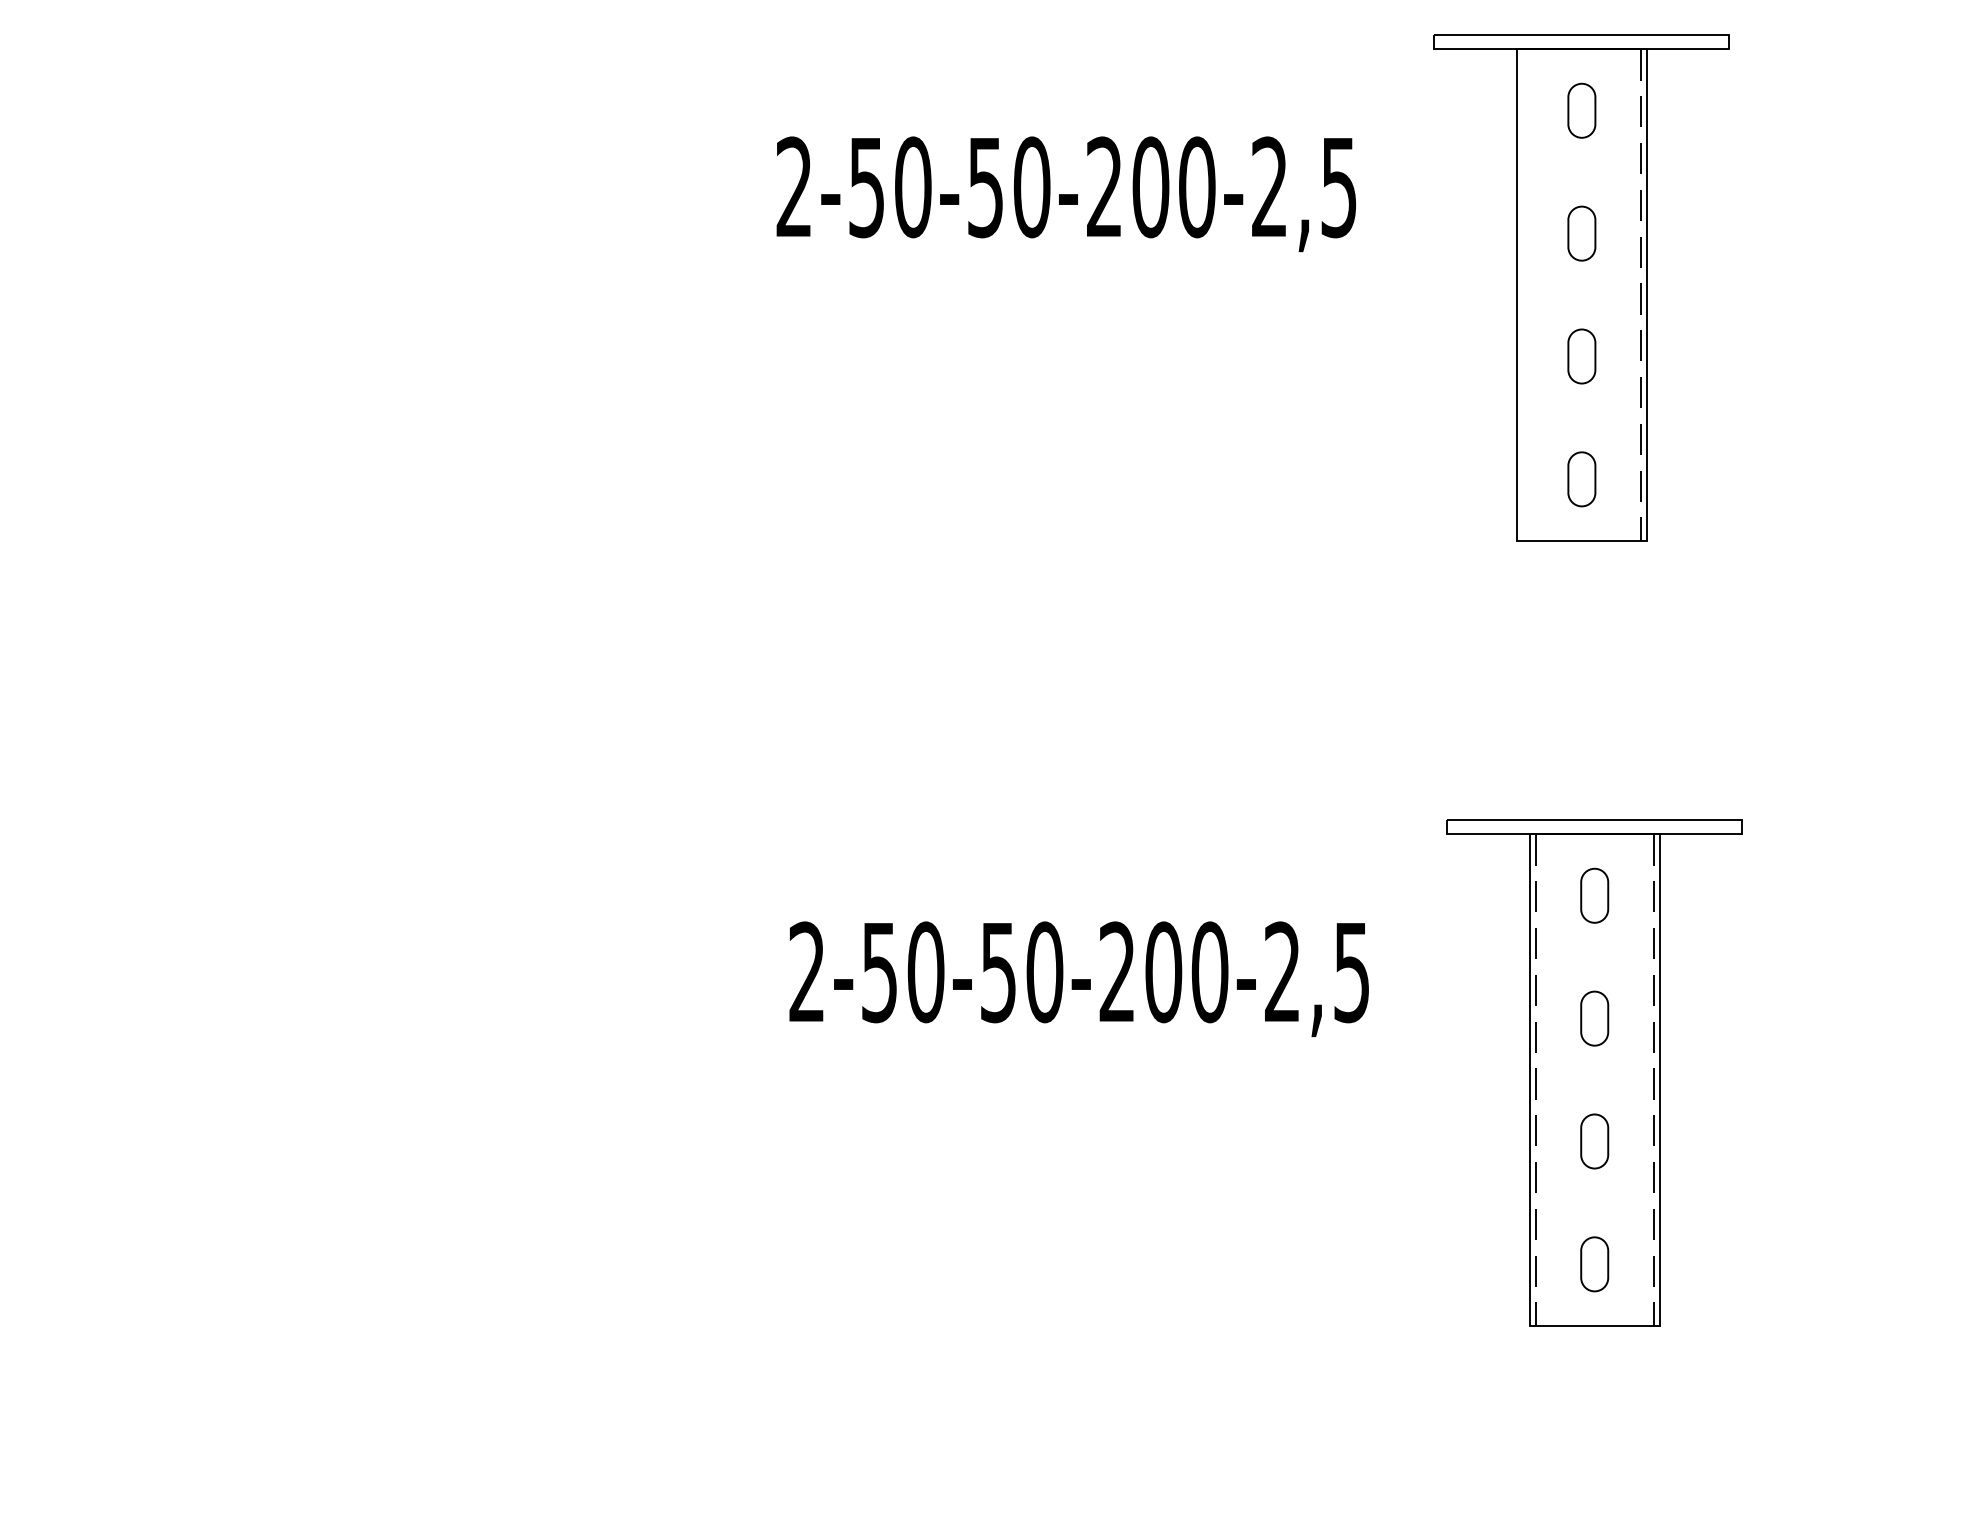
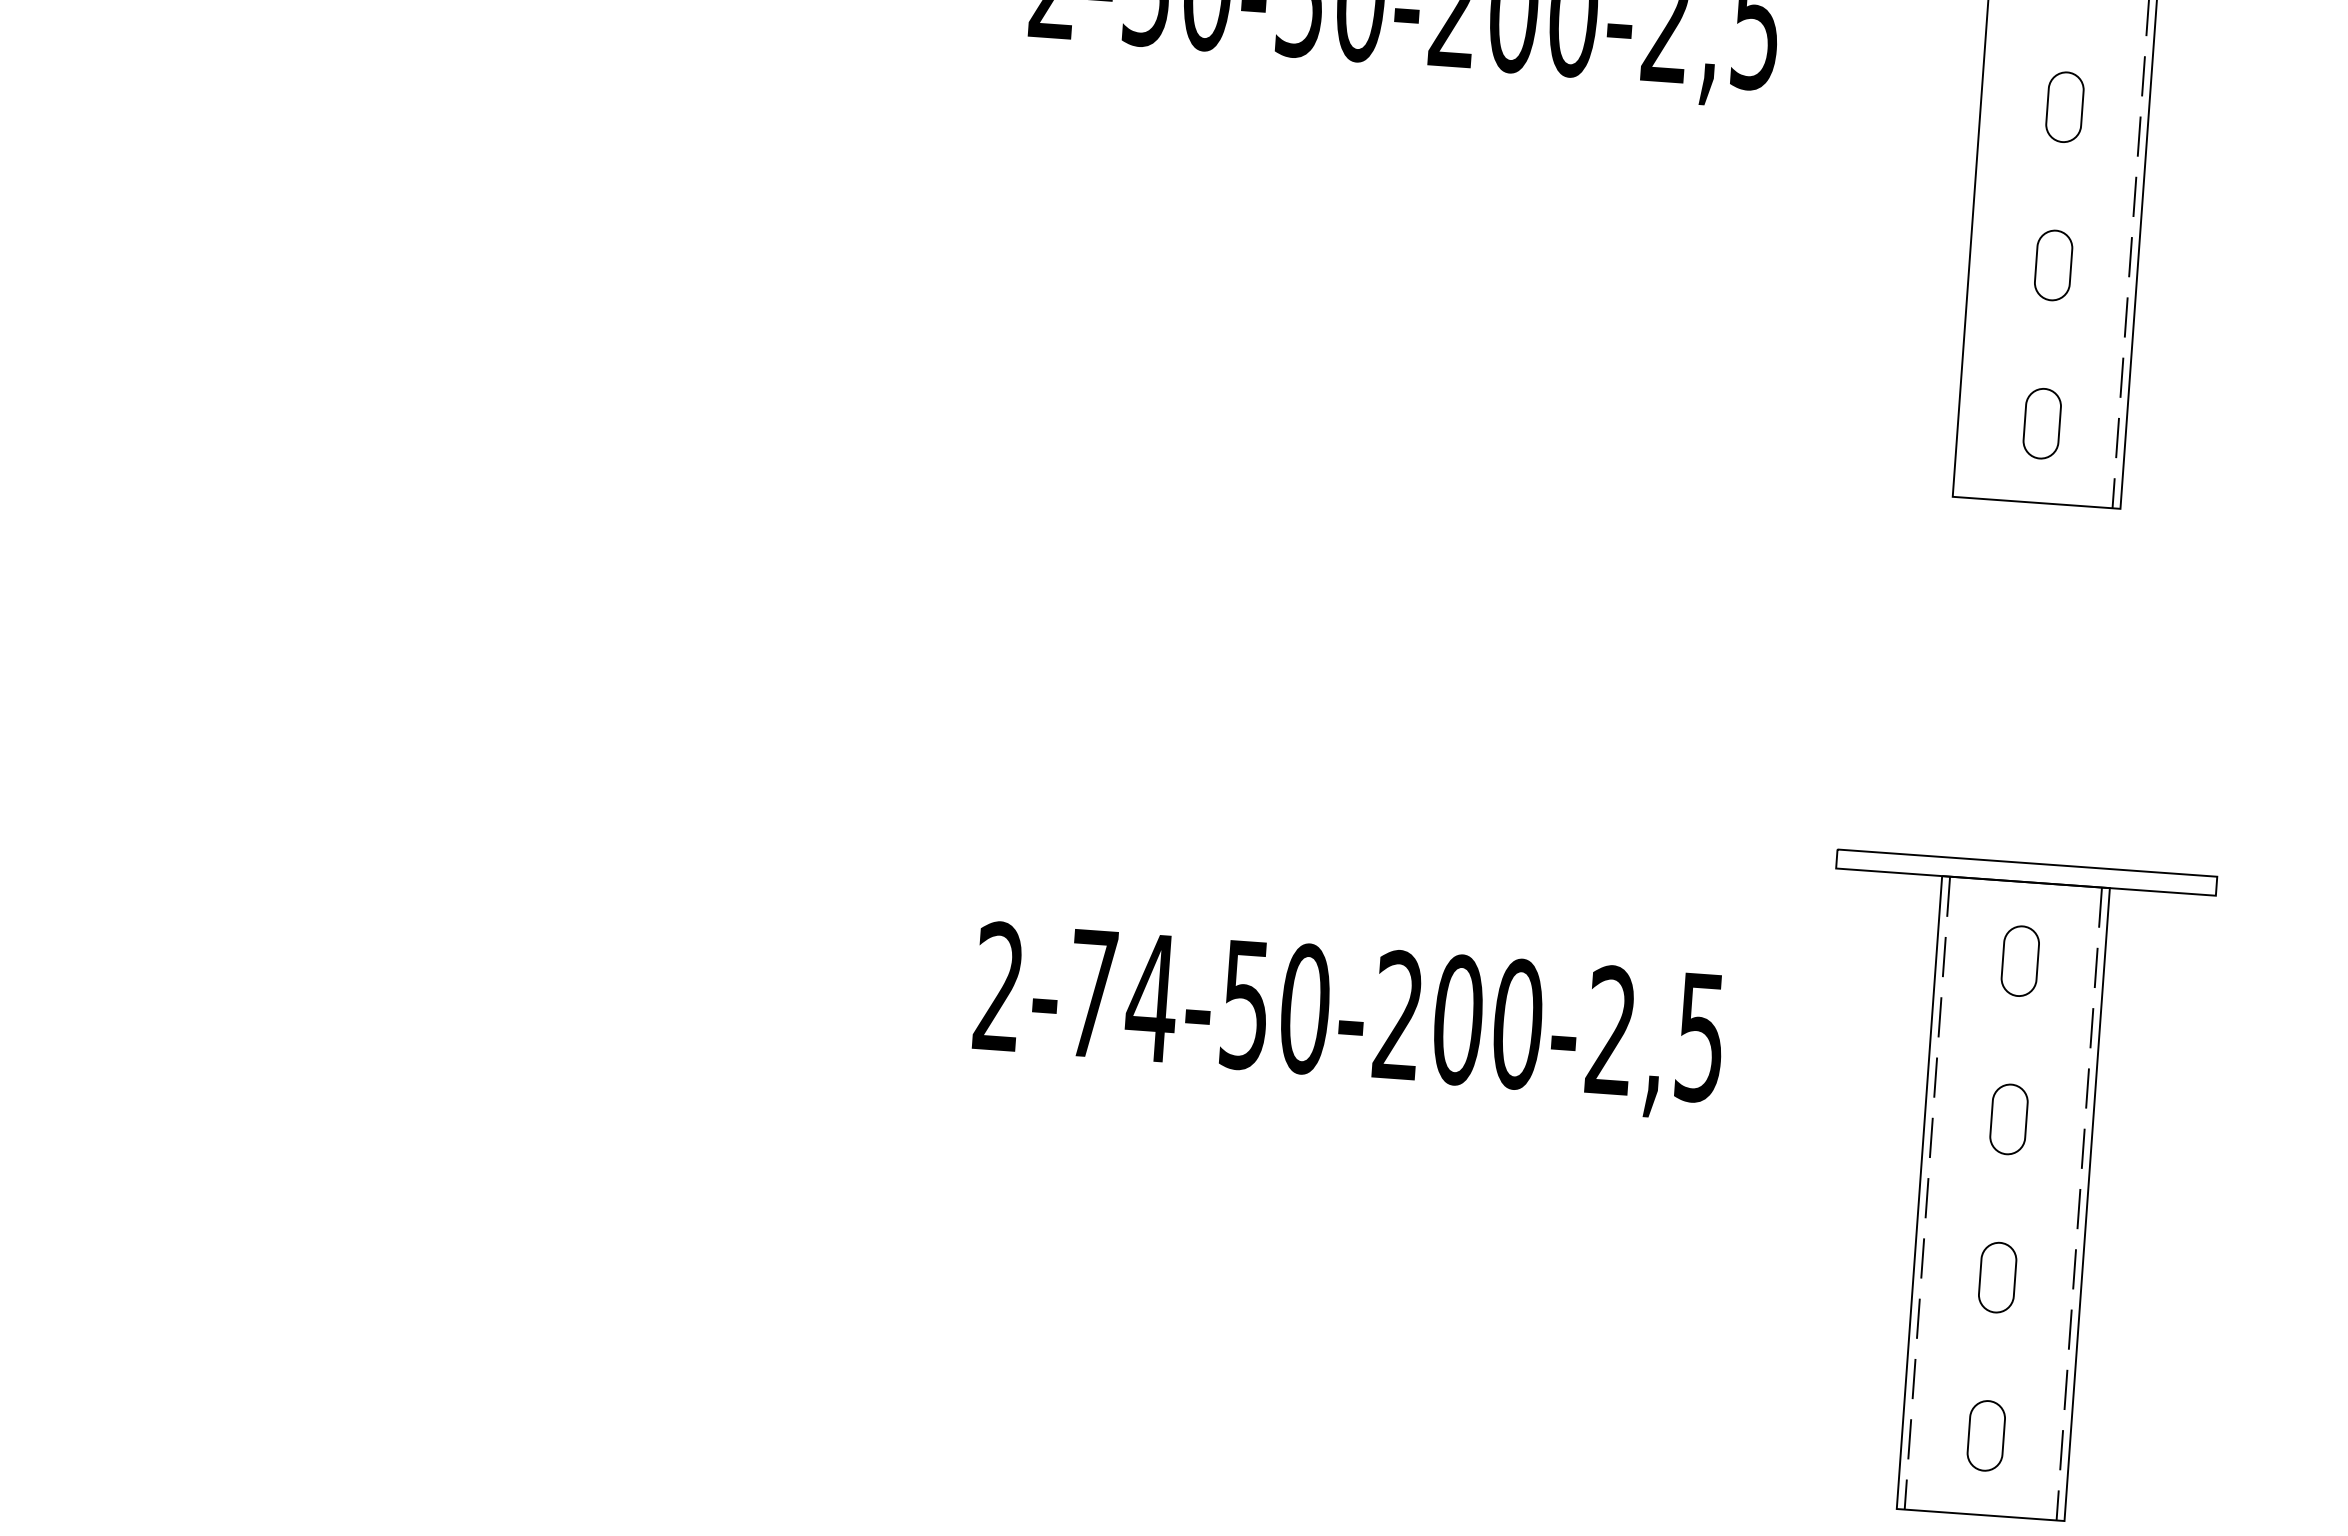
text: (903, 972) -> (1123, 996), 2-50-50-200-2,5 -> 2-74-50-200-2,5

